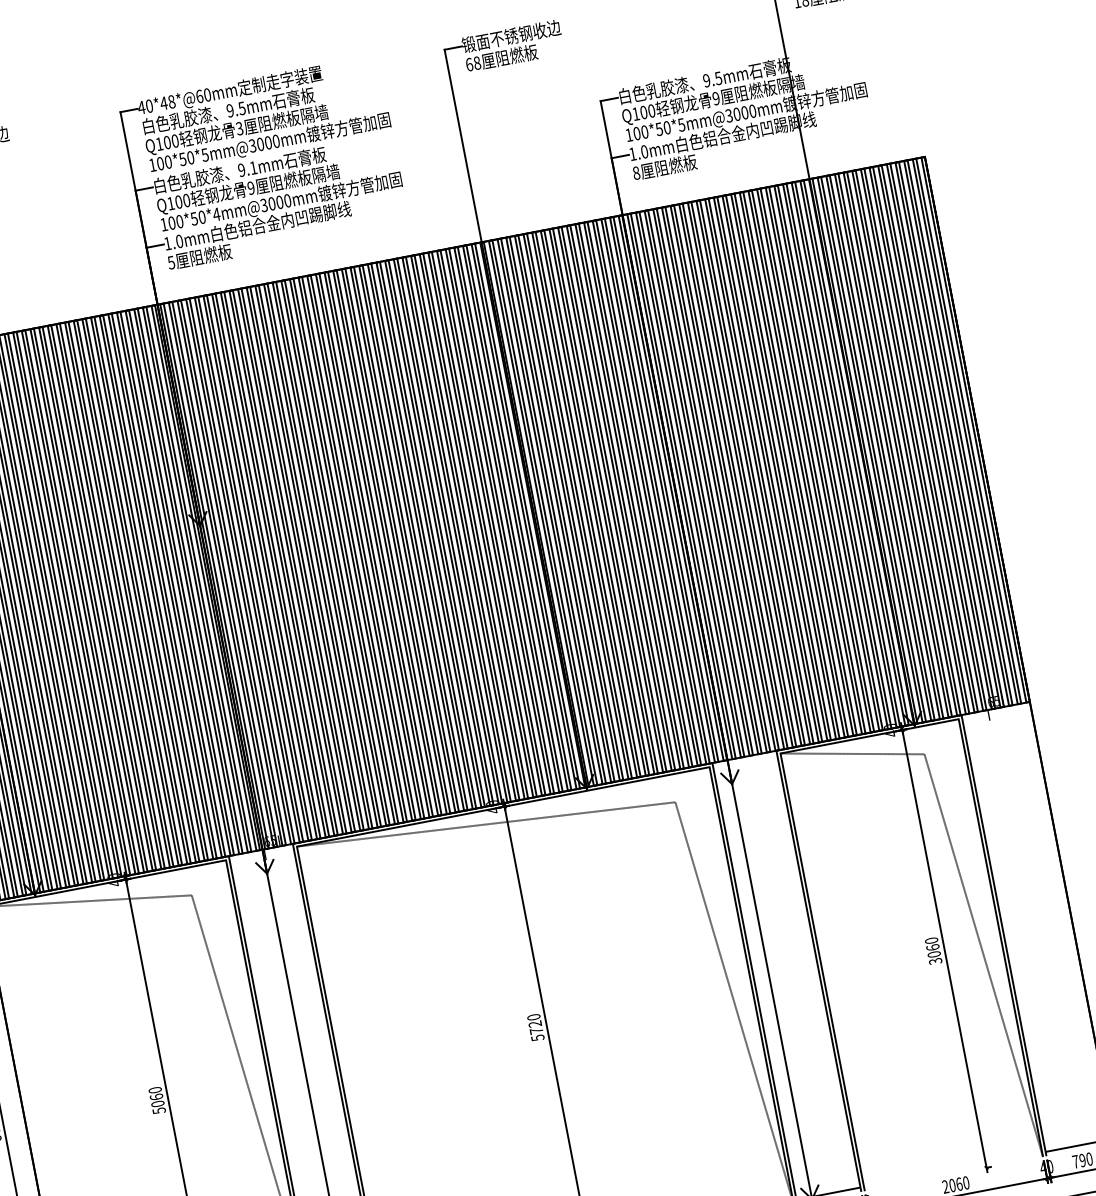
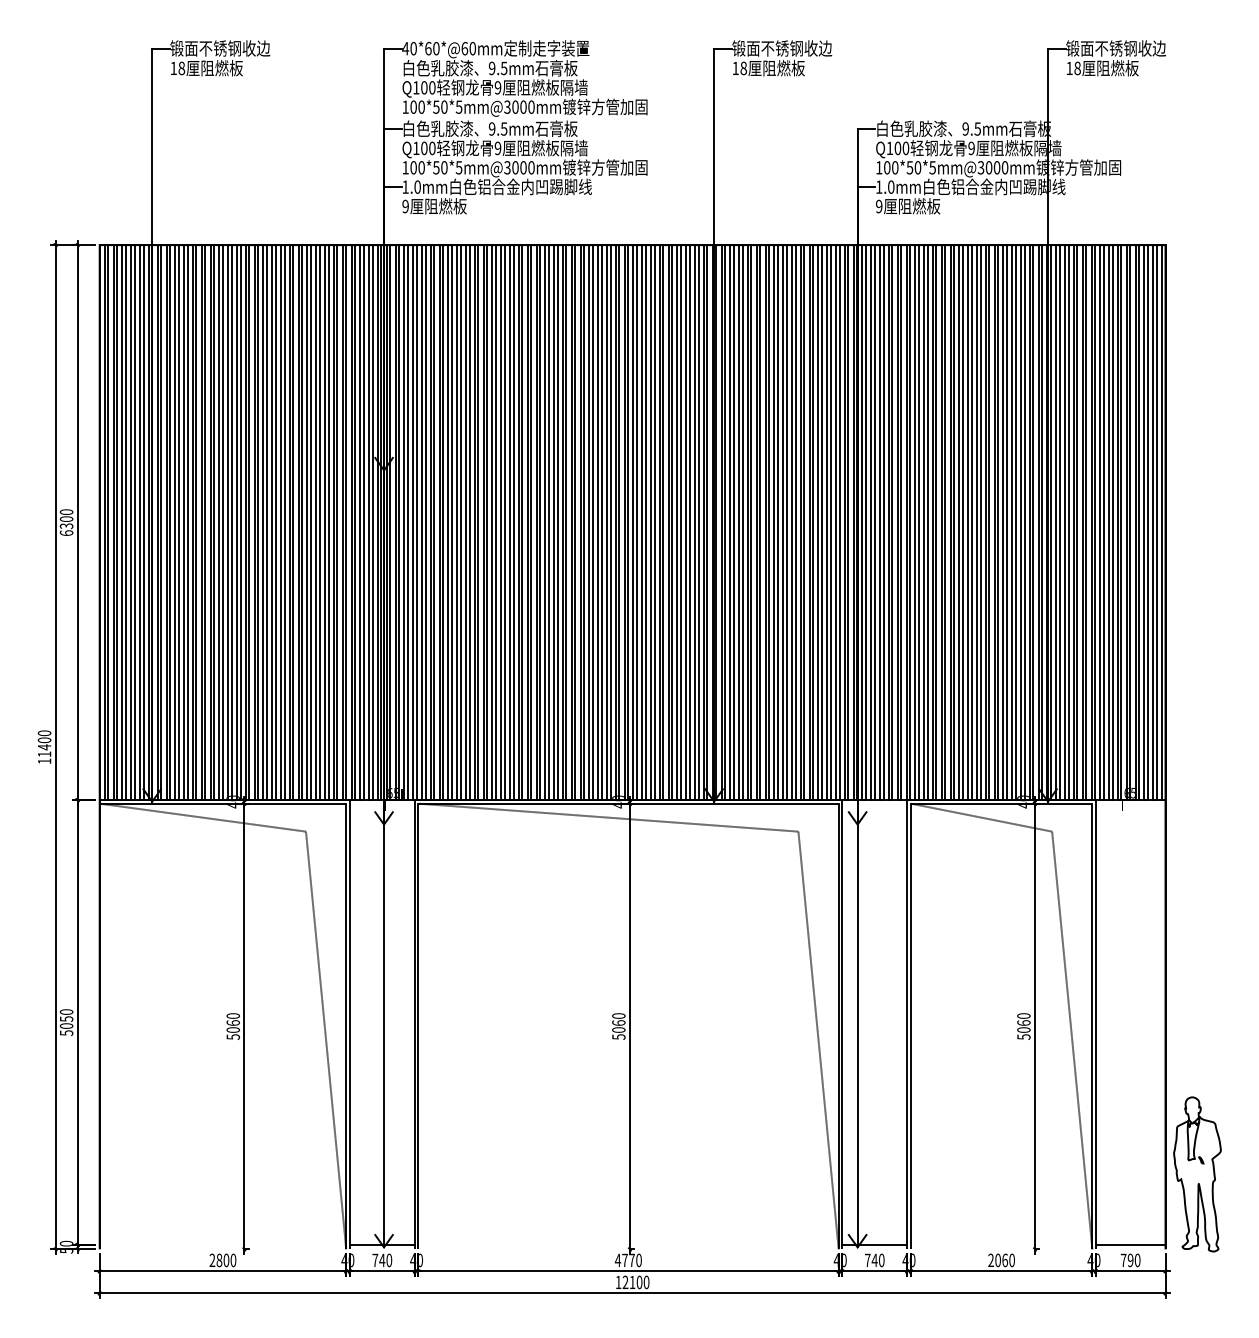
text: (469, 64) -> (735, 68), 68 -> 18
text: (166, 102) -> (431, 48), 40*48*@60mm -> 40*60*@60mm
text: (239, 128) -> (497, 87), 3 -> 9
text: (252, 167) -> (503, 128), 9.1mm -> 9.5mm
text: (636, 173) -> (879, 206), 8 -> 9
text: (215, 214) -> (458, 167), 100*50*4mm@3000mm -> 100*50*5mm@3000mm
text: (171, 262) -> (405, 206), 5 -> 9
text: (935, 960) -> (1023, 1036), 3060 -> 5060
text: (535, 1027) -> (618, 1026), 5720 -> 5060

